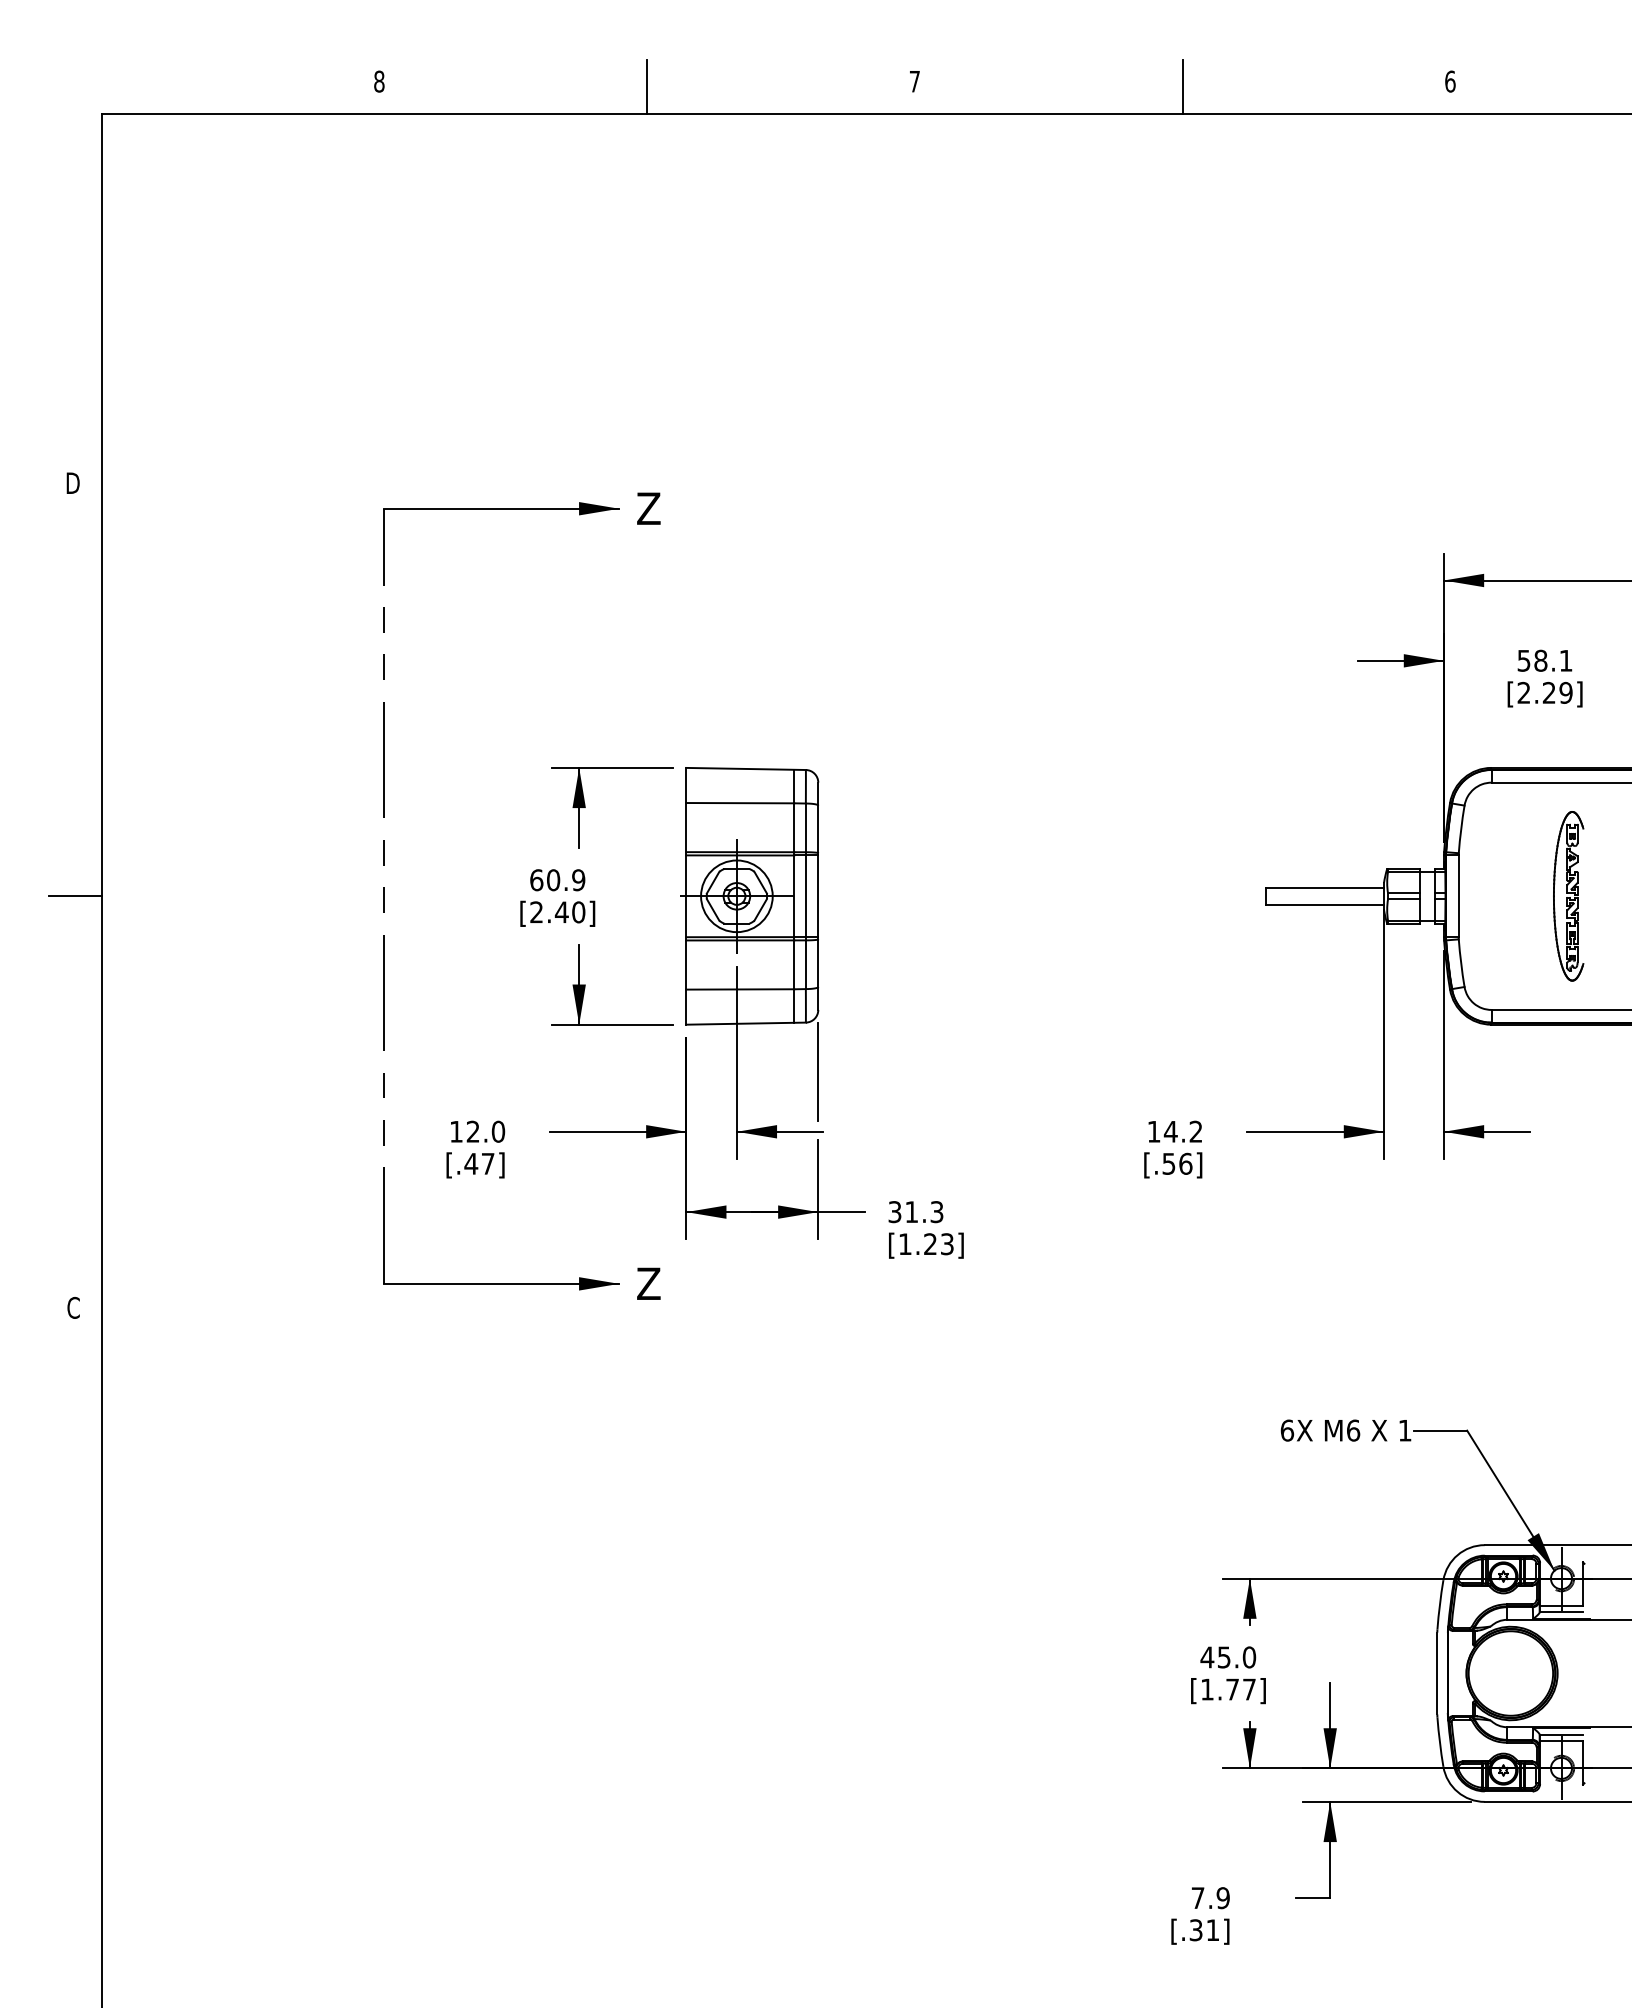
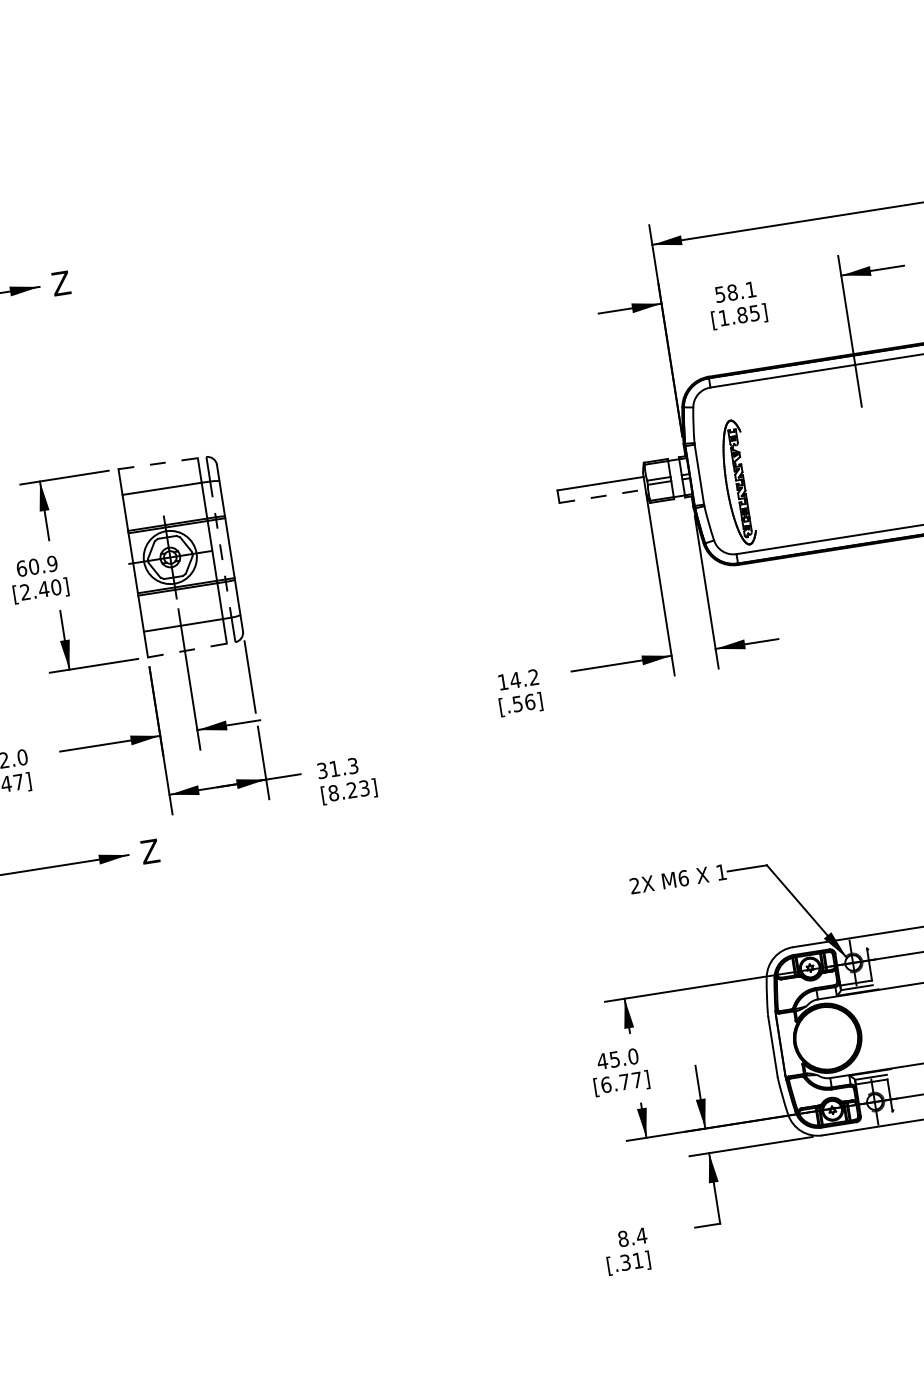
text: (1544, 692) -> (738, 315), [2.29] -> [1.85]
line: (746, 768) -> (162, 462), solid -> dashed
line: (805, 896) -> (220, 549), solid -> dashed
part: (1568, 896) -> (737, 483), moved
line: (1325, 904) -> (602, 495), solid -> dashed
line: (746, 1023) -> (191, 649), solid -> dashed
text: (904, 1244) -> (333, 793), [1.23] -> [8.23]
text: (1287, 1430) -> (635, 885), 6X -> 2X
text: (1207, 1689) -> (606, 1084), [1.77] -> [6.77]
text: (1210, 1898) -> (632, 1237), 7.9 -> 8.4

